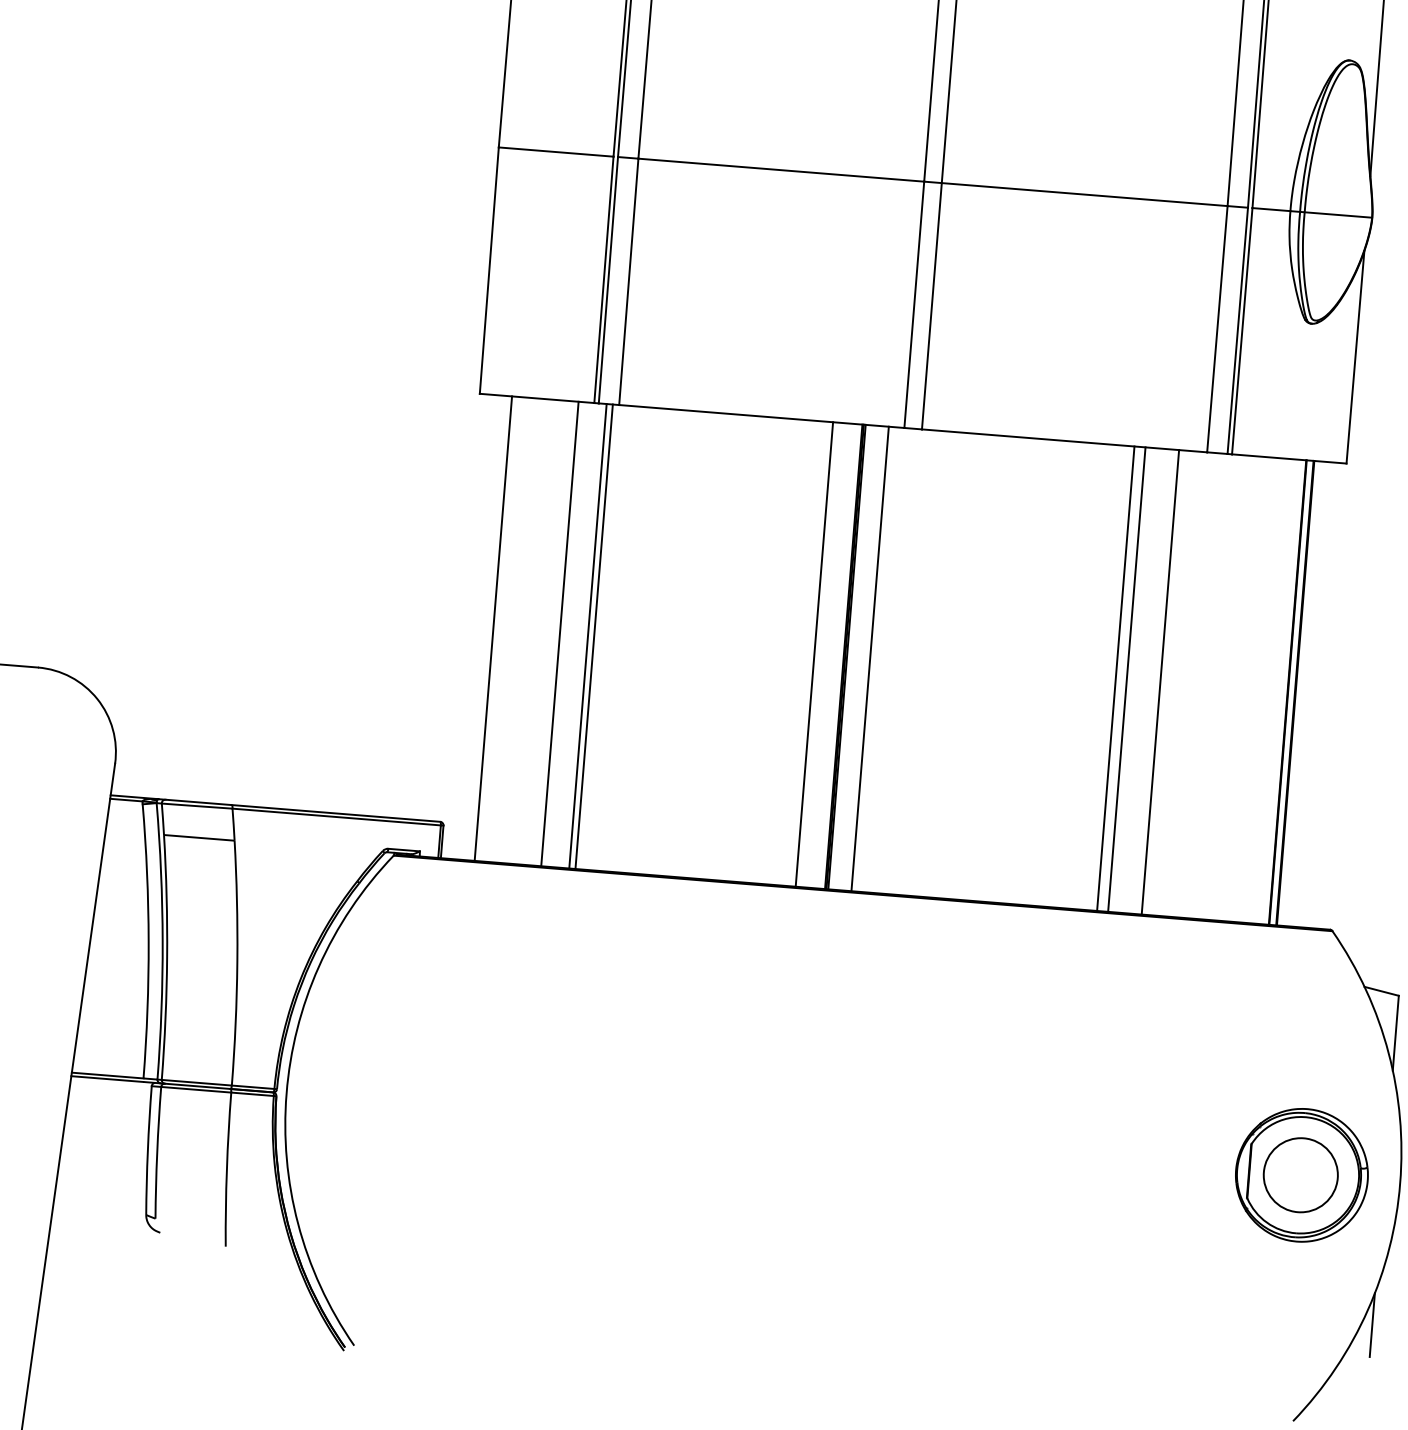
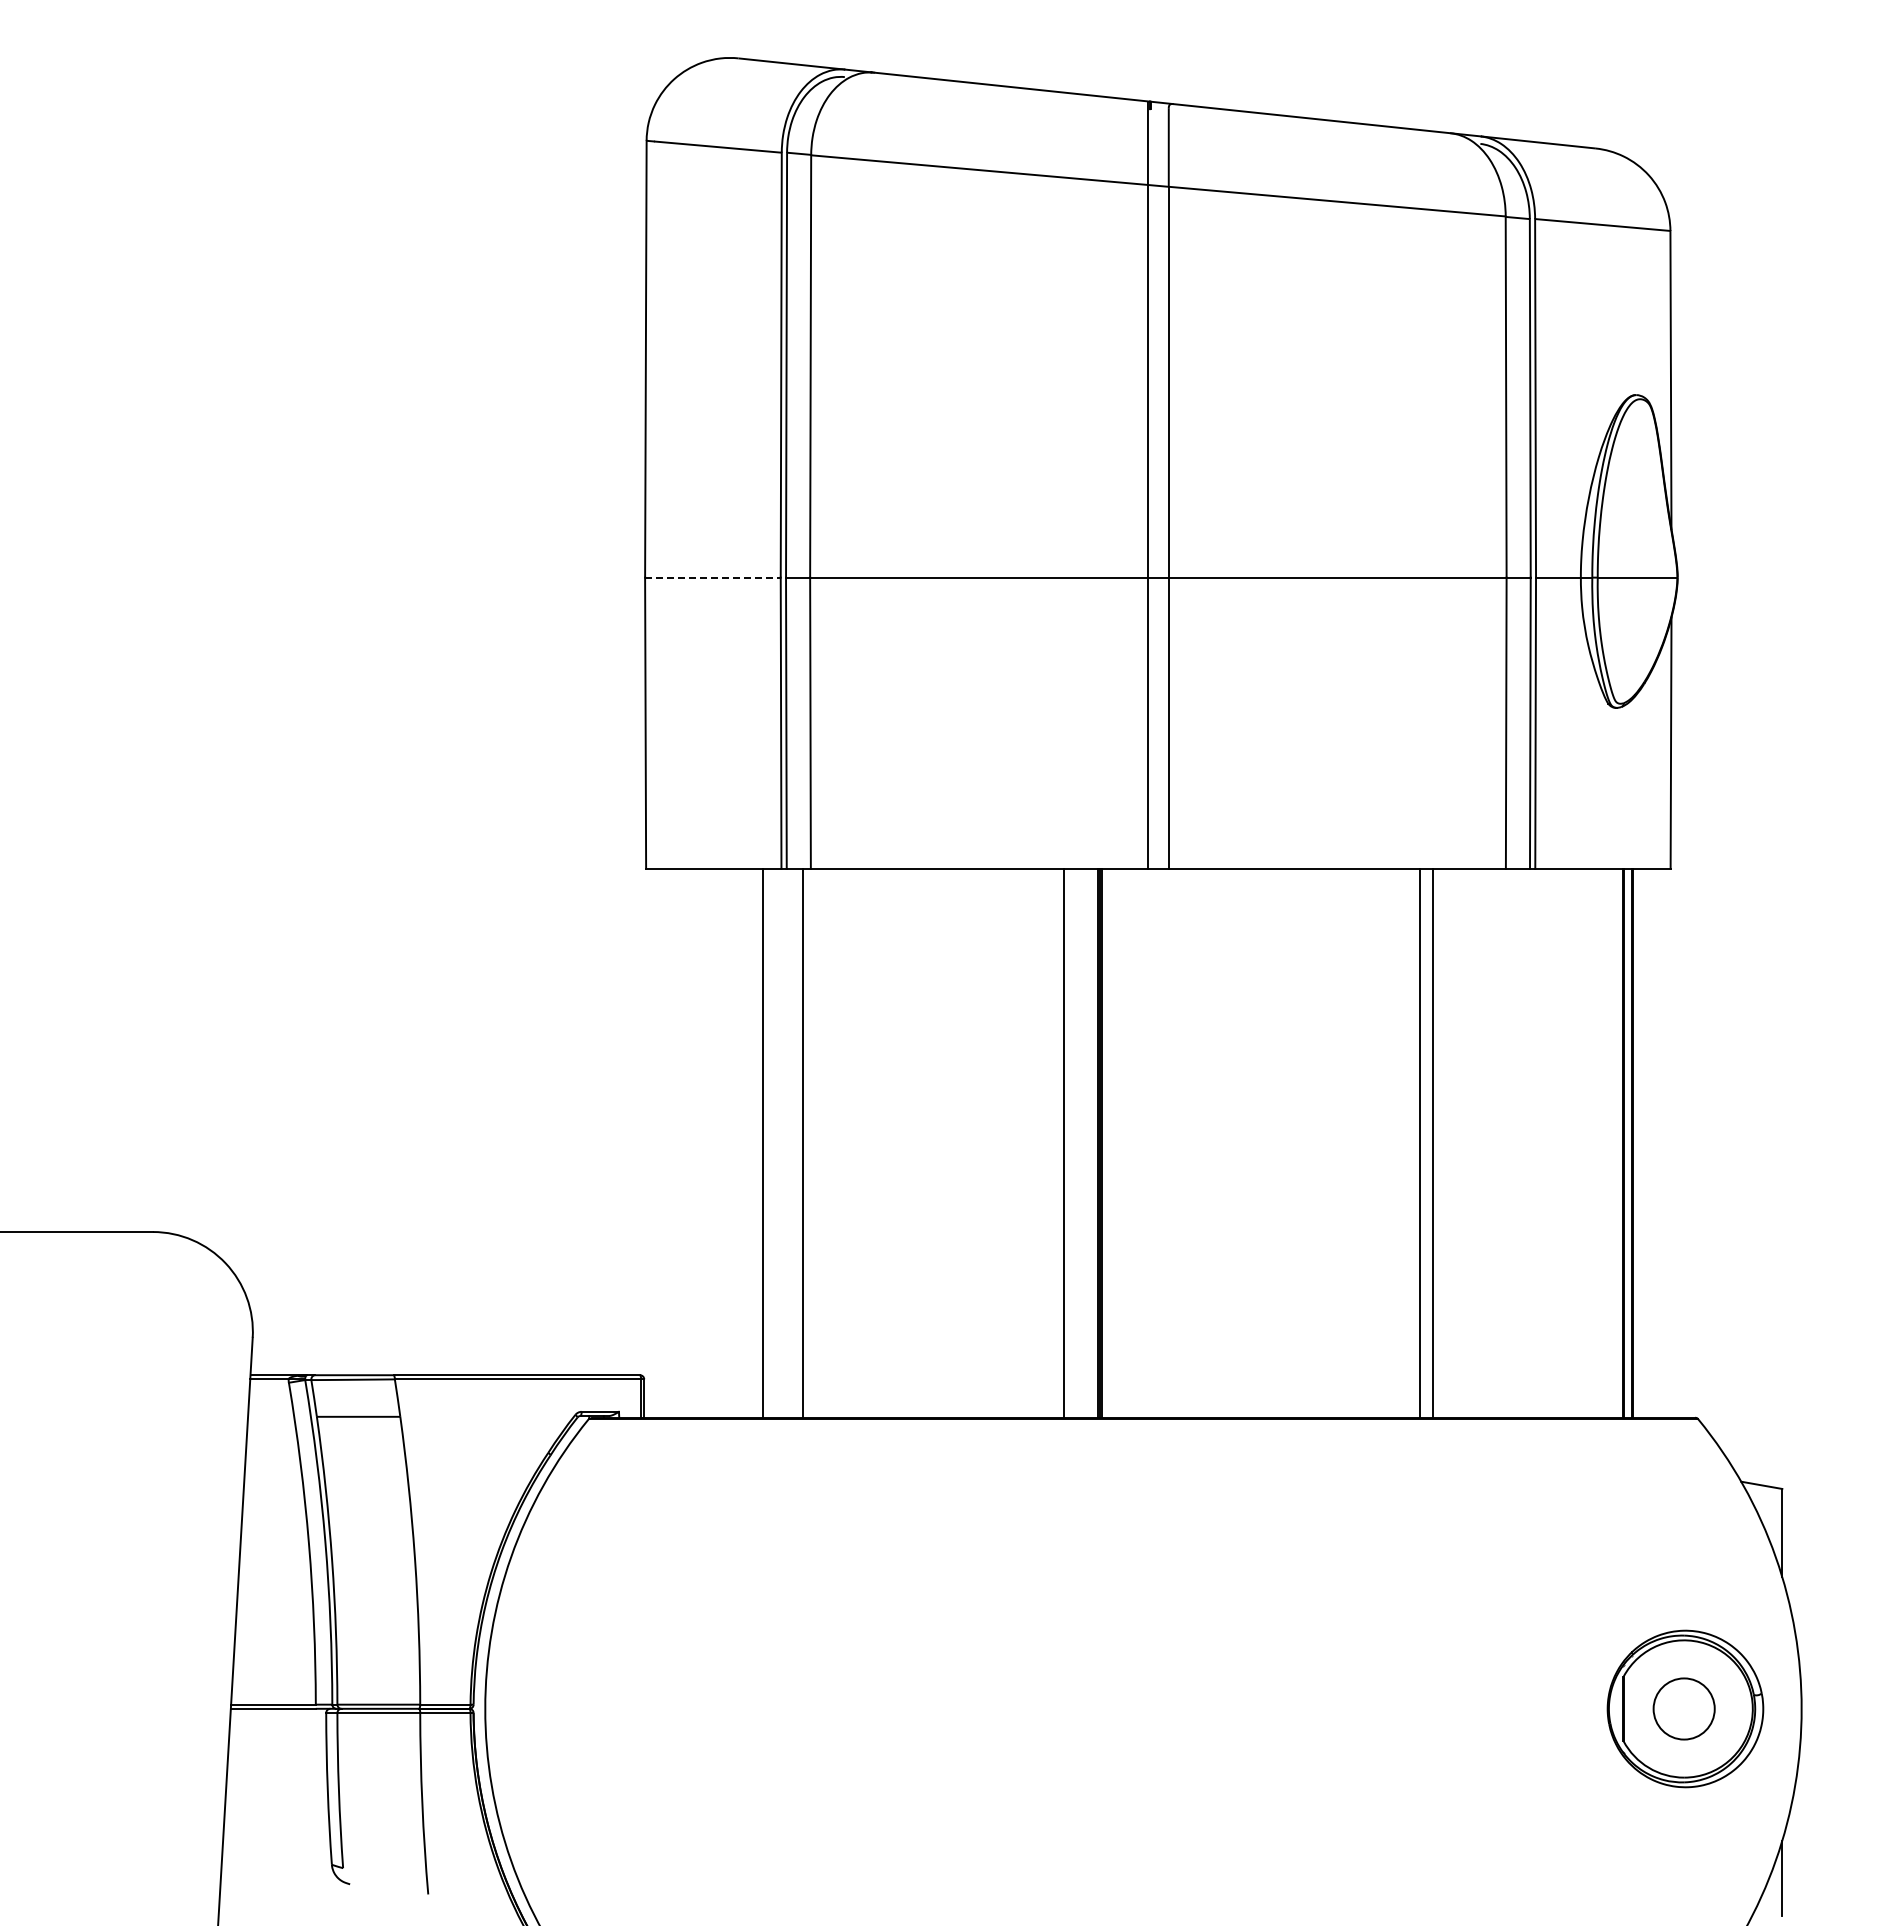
line: (555, 151) -> (712, 577), solid -> dashed
line: (493, 627) -> (684, 1142), removed
line: (588, 635) -> (796, 1142), removed
line: (870, 658) -> (1129, 1142), removed
line: (1160, 681) -> (1472, 1142), removed
circle: (1300, 1174) -> (1683, 1708), size x0.7

